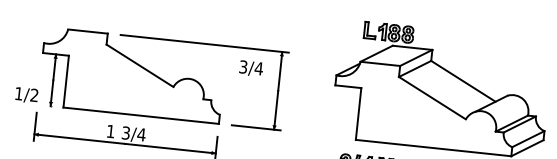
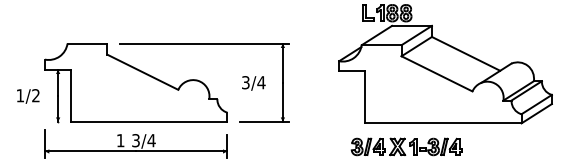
text: (250, 68) -> (253, 83), moved
text: (26, 95) -> (28, 96), moved

